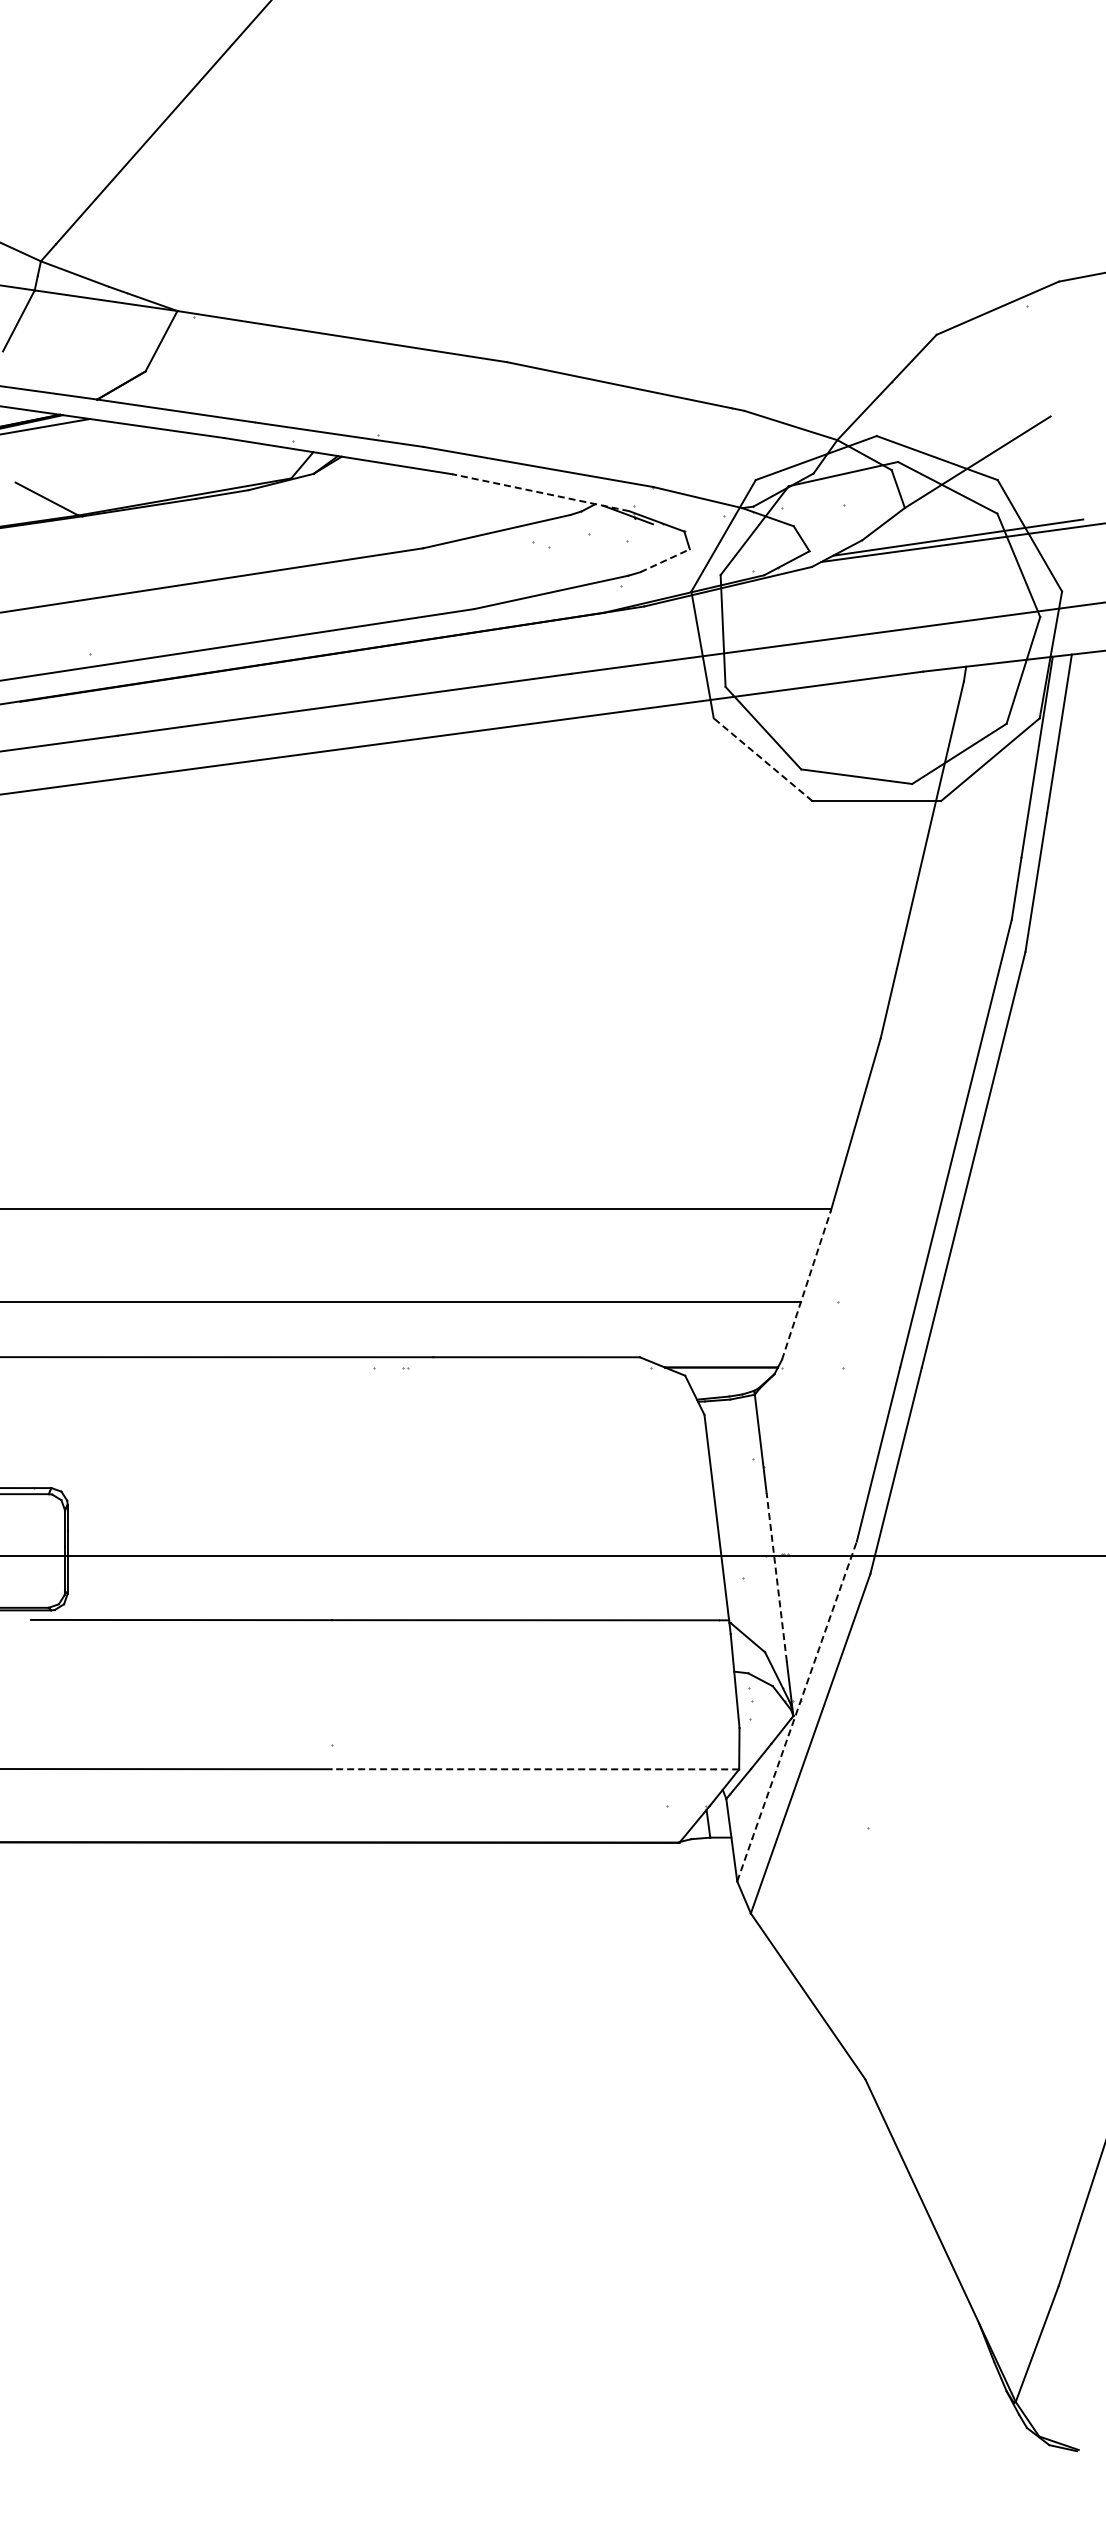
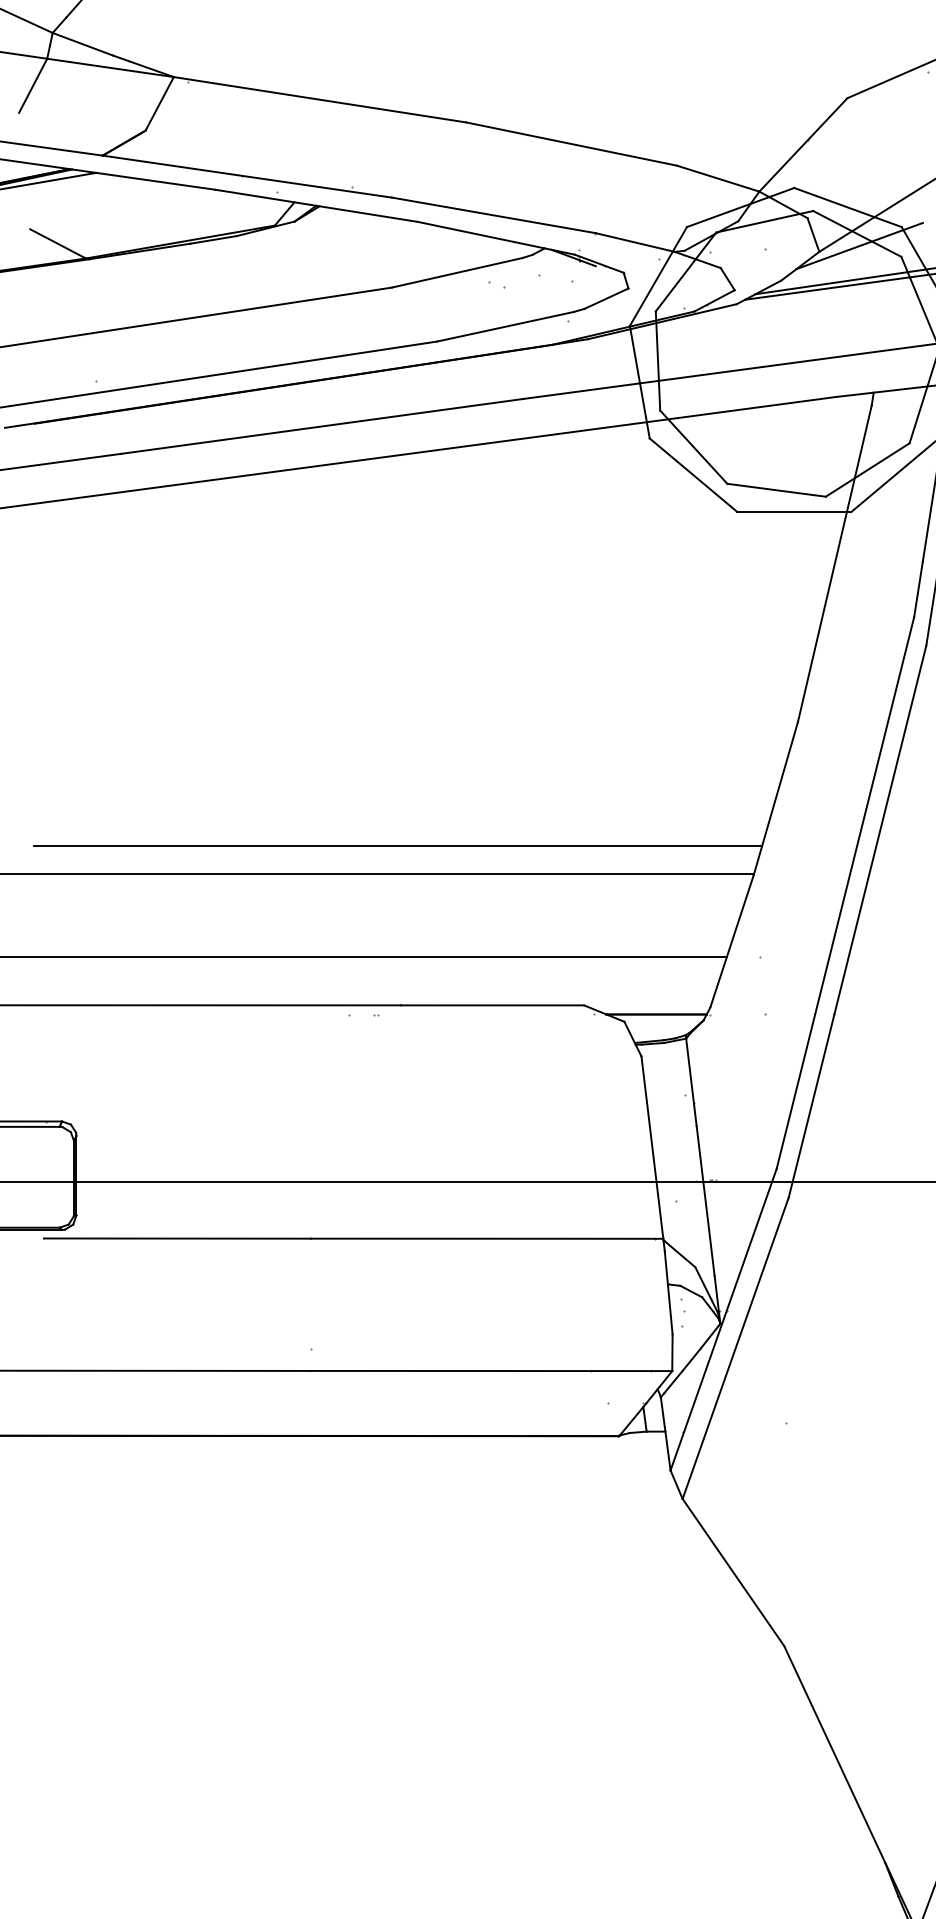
line: (540, 492) -> (495, 238), dashed -> solid
line: (950, 501) -> (859, 246), added
line: (665, 560) -> (606, 298), dashed -> solid
line: (762, 759) -> (692, 474), dashed -> solid
line: (430, 1177) -> (398, 845), added
line: (806, 1284) -> (732, 940), dashed -> solid
line: (776, 1577) -> (705, 1200), dashed -> solid
line: (797, 1711) -> (724, 1319), dashed -> solid
line: (535, 1769) -> (491, 1371), dashed -> solid

